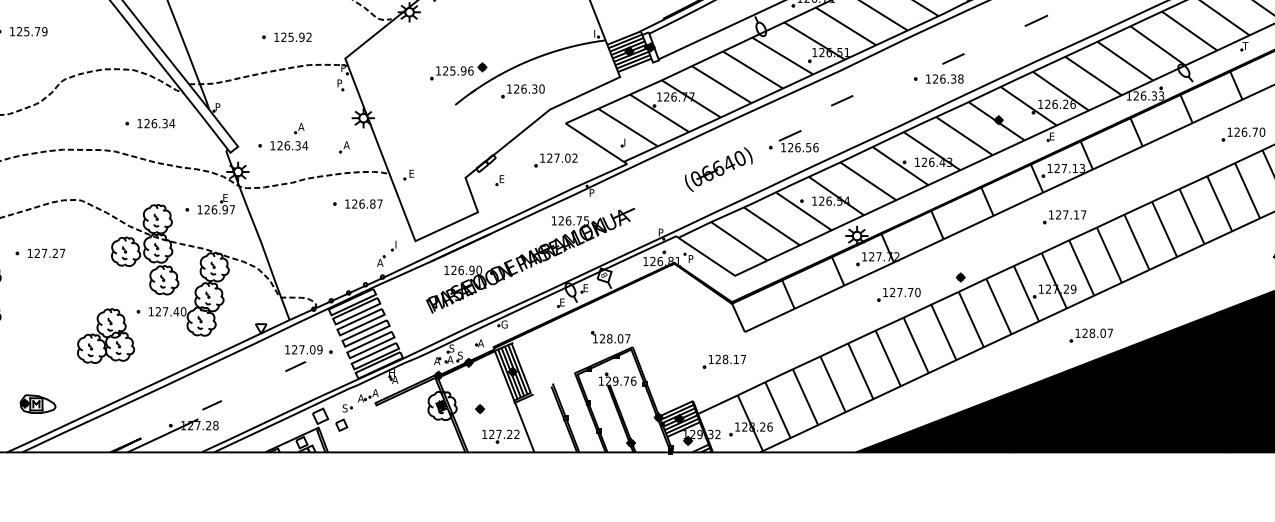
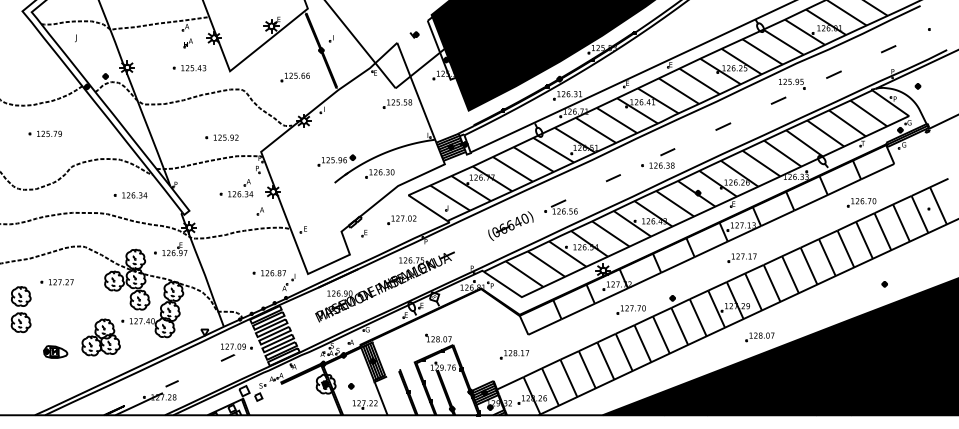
line: (840, 101) -> (612, 178), moved
part: (283, 137) -> (236, 188), moved
part: (356, 204) -> (268, 273), moved
part: (37, 403) -> (55, 351), moved

